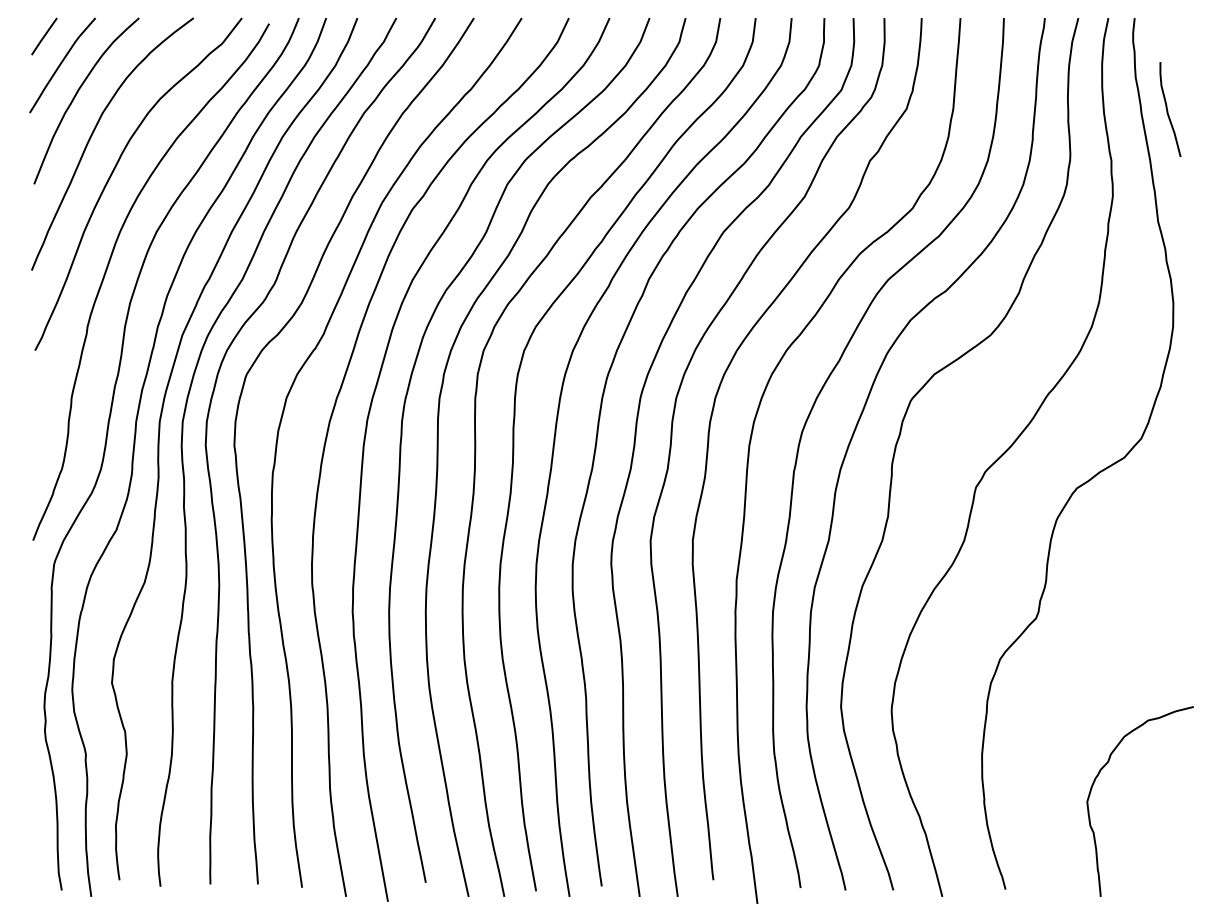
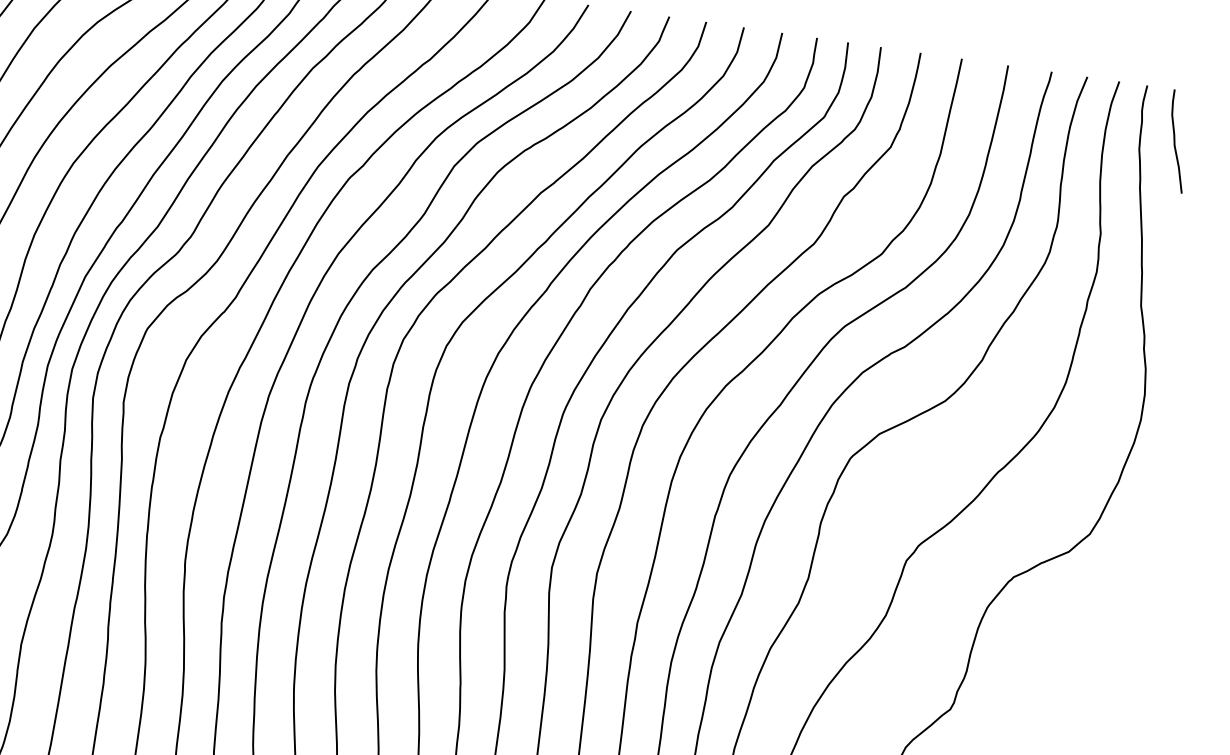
curve: (1168, 110) -> (1175, 142), moved

